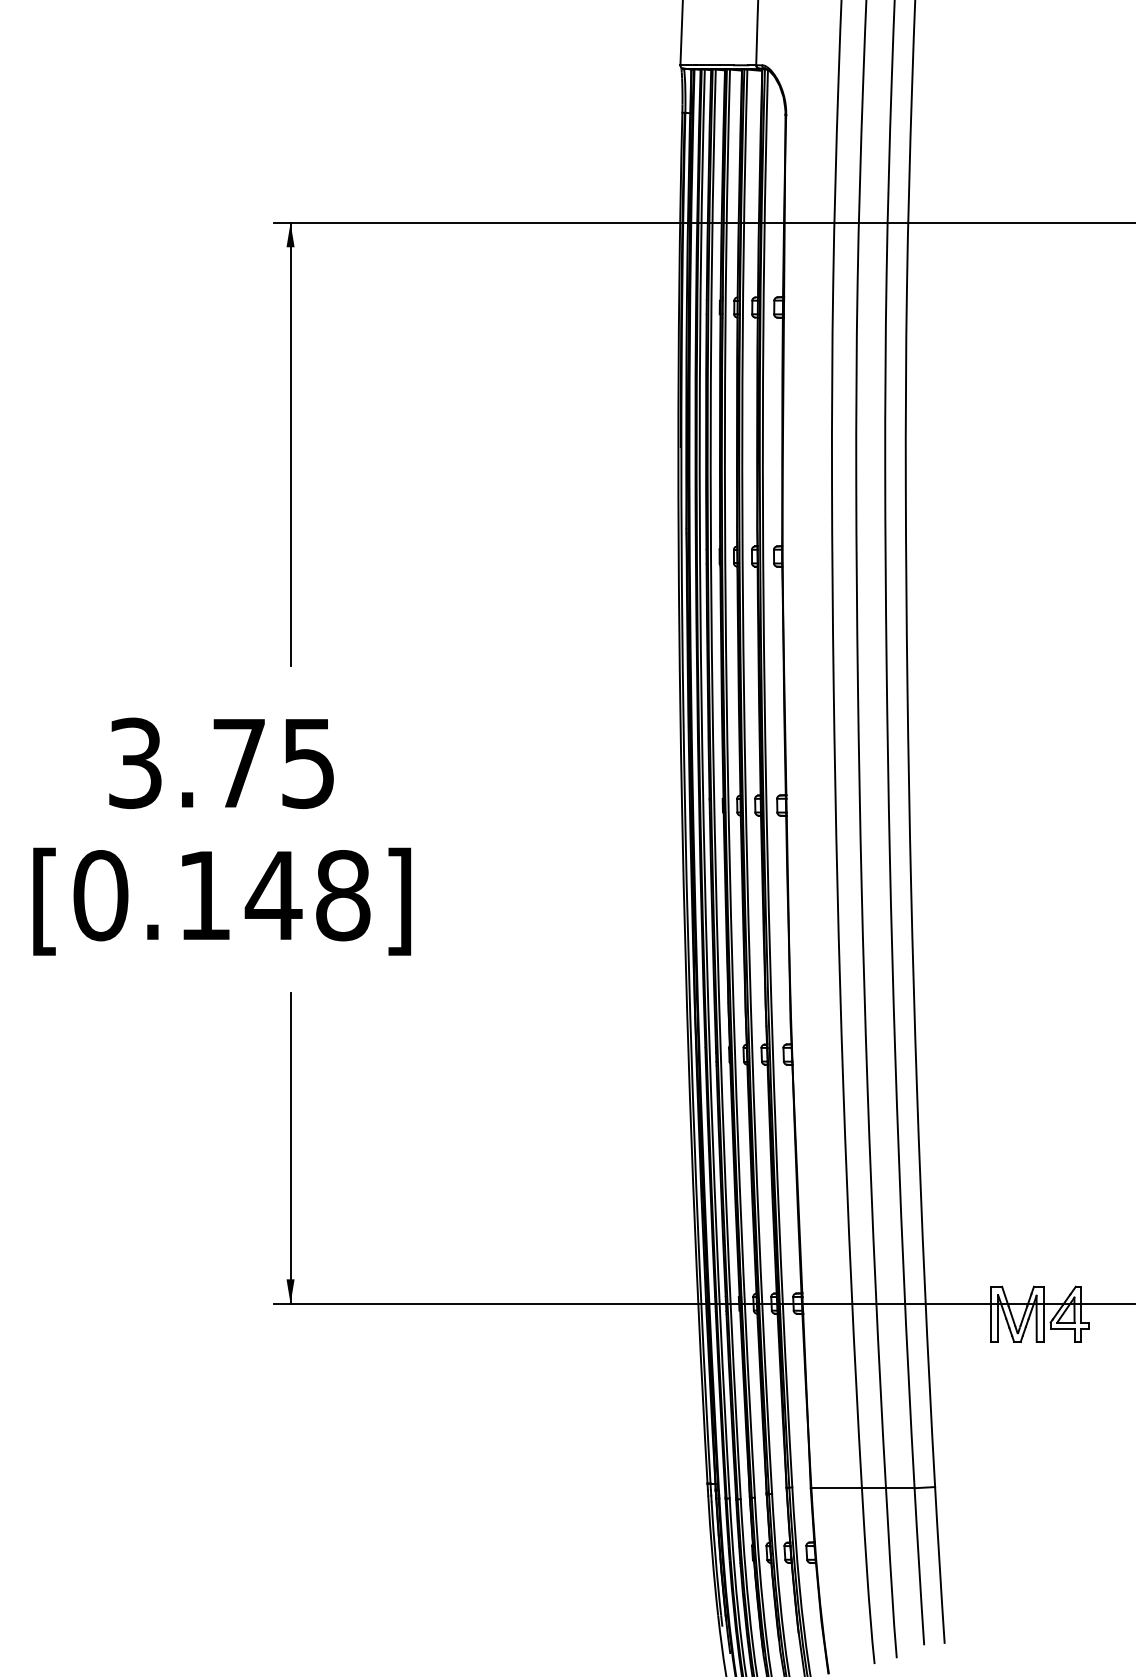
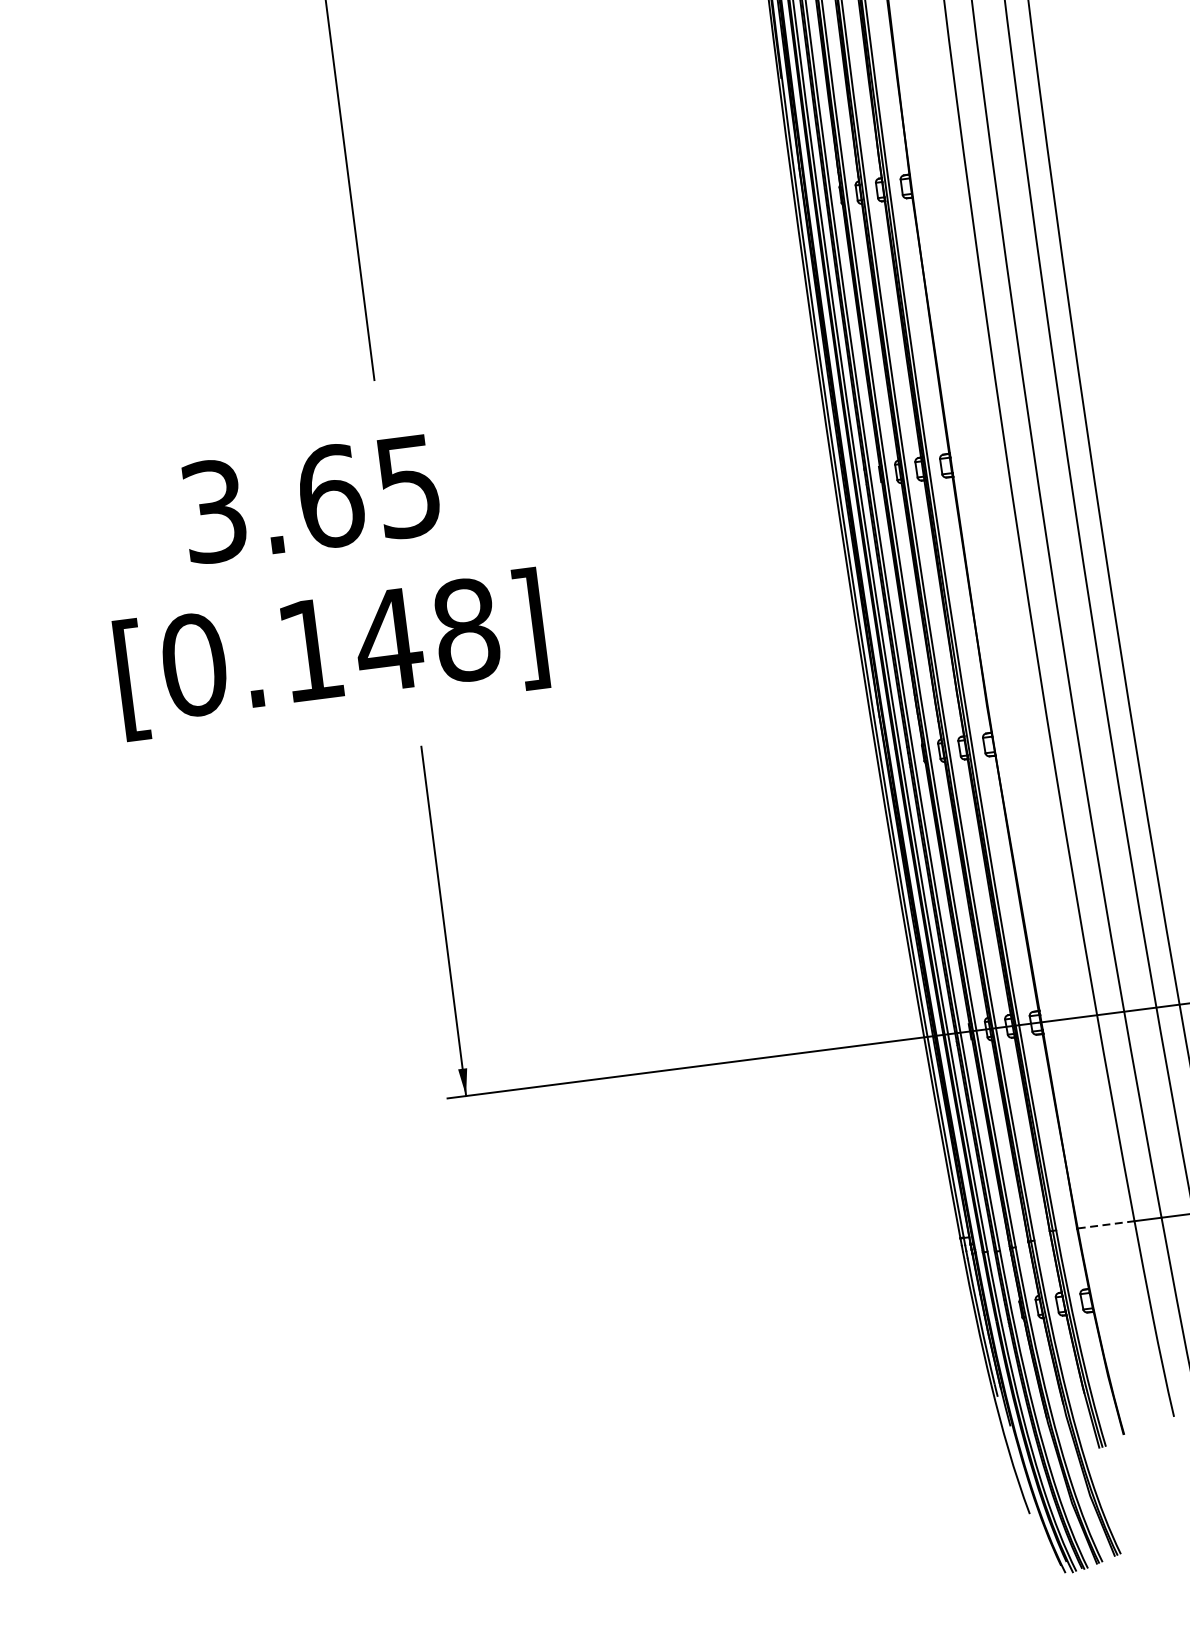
text: (239, 763) -> (331, 496), 3.75 -> 3.65
line: (837, 1488) -> (1107, 1225), solid -> dashed

